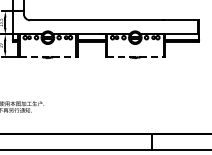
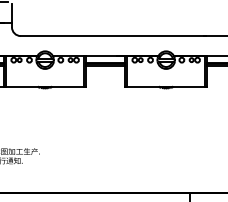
line: (48, 57) -> (46, 87), dashed -> solid
line: (135, 57) -> (166, 87), dashed -> solid

